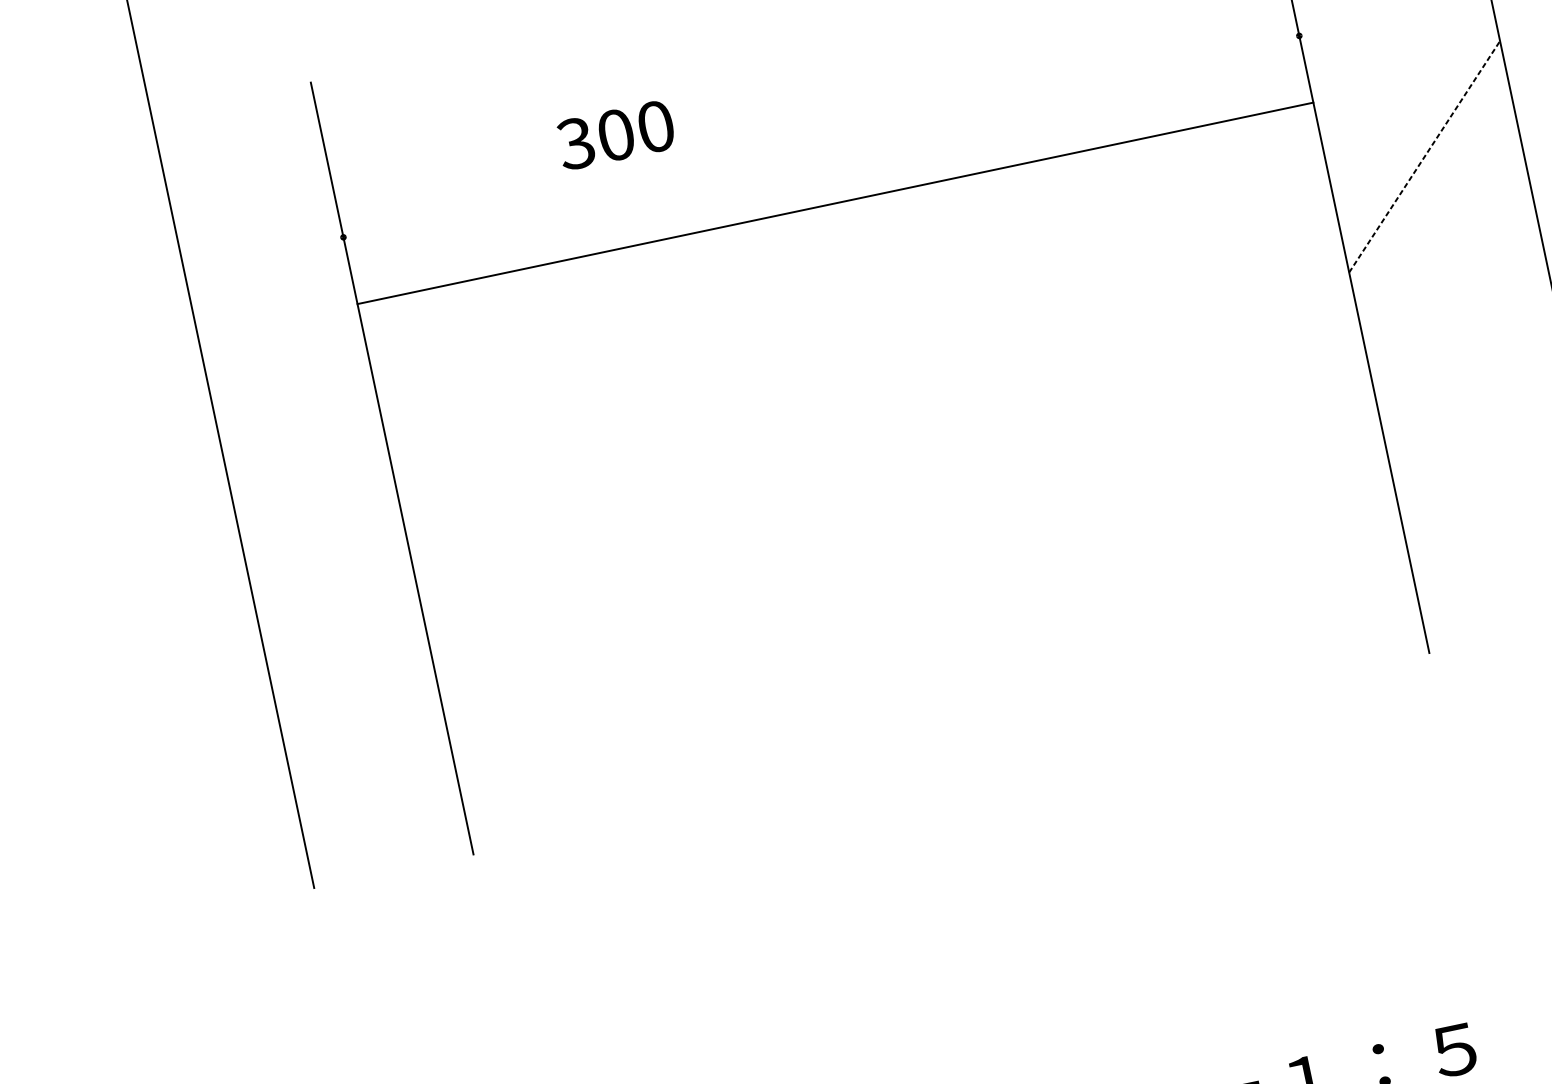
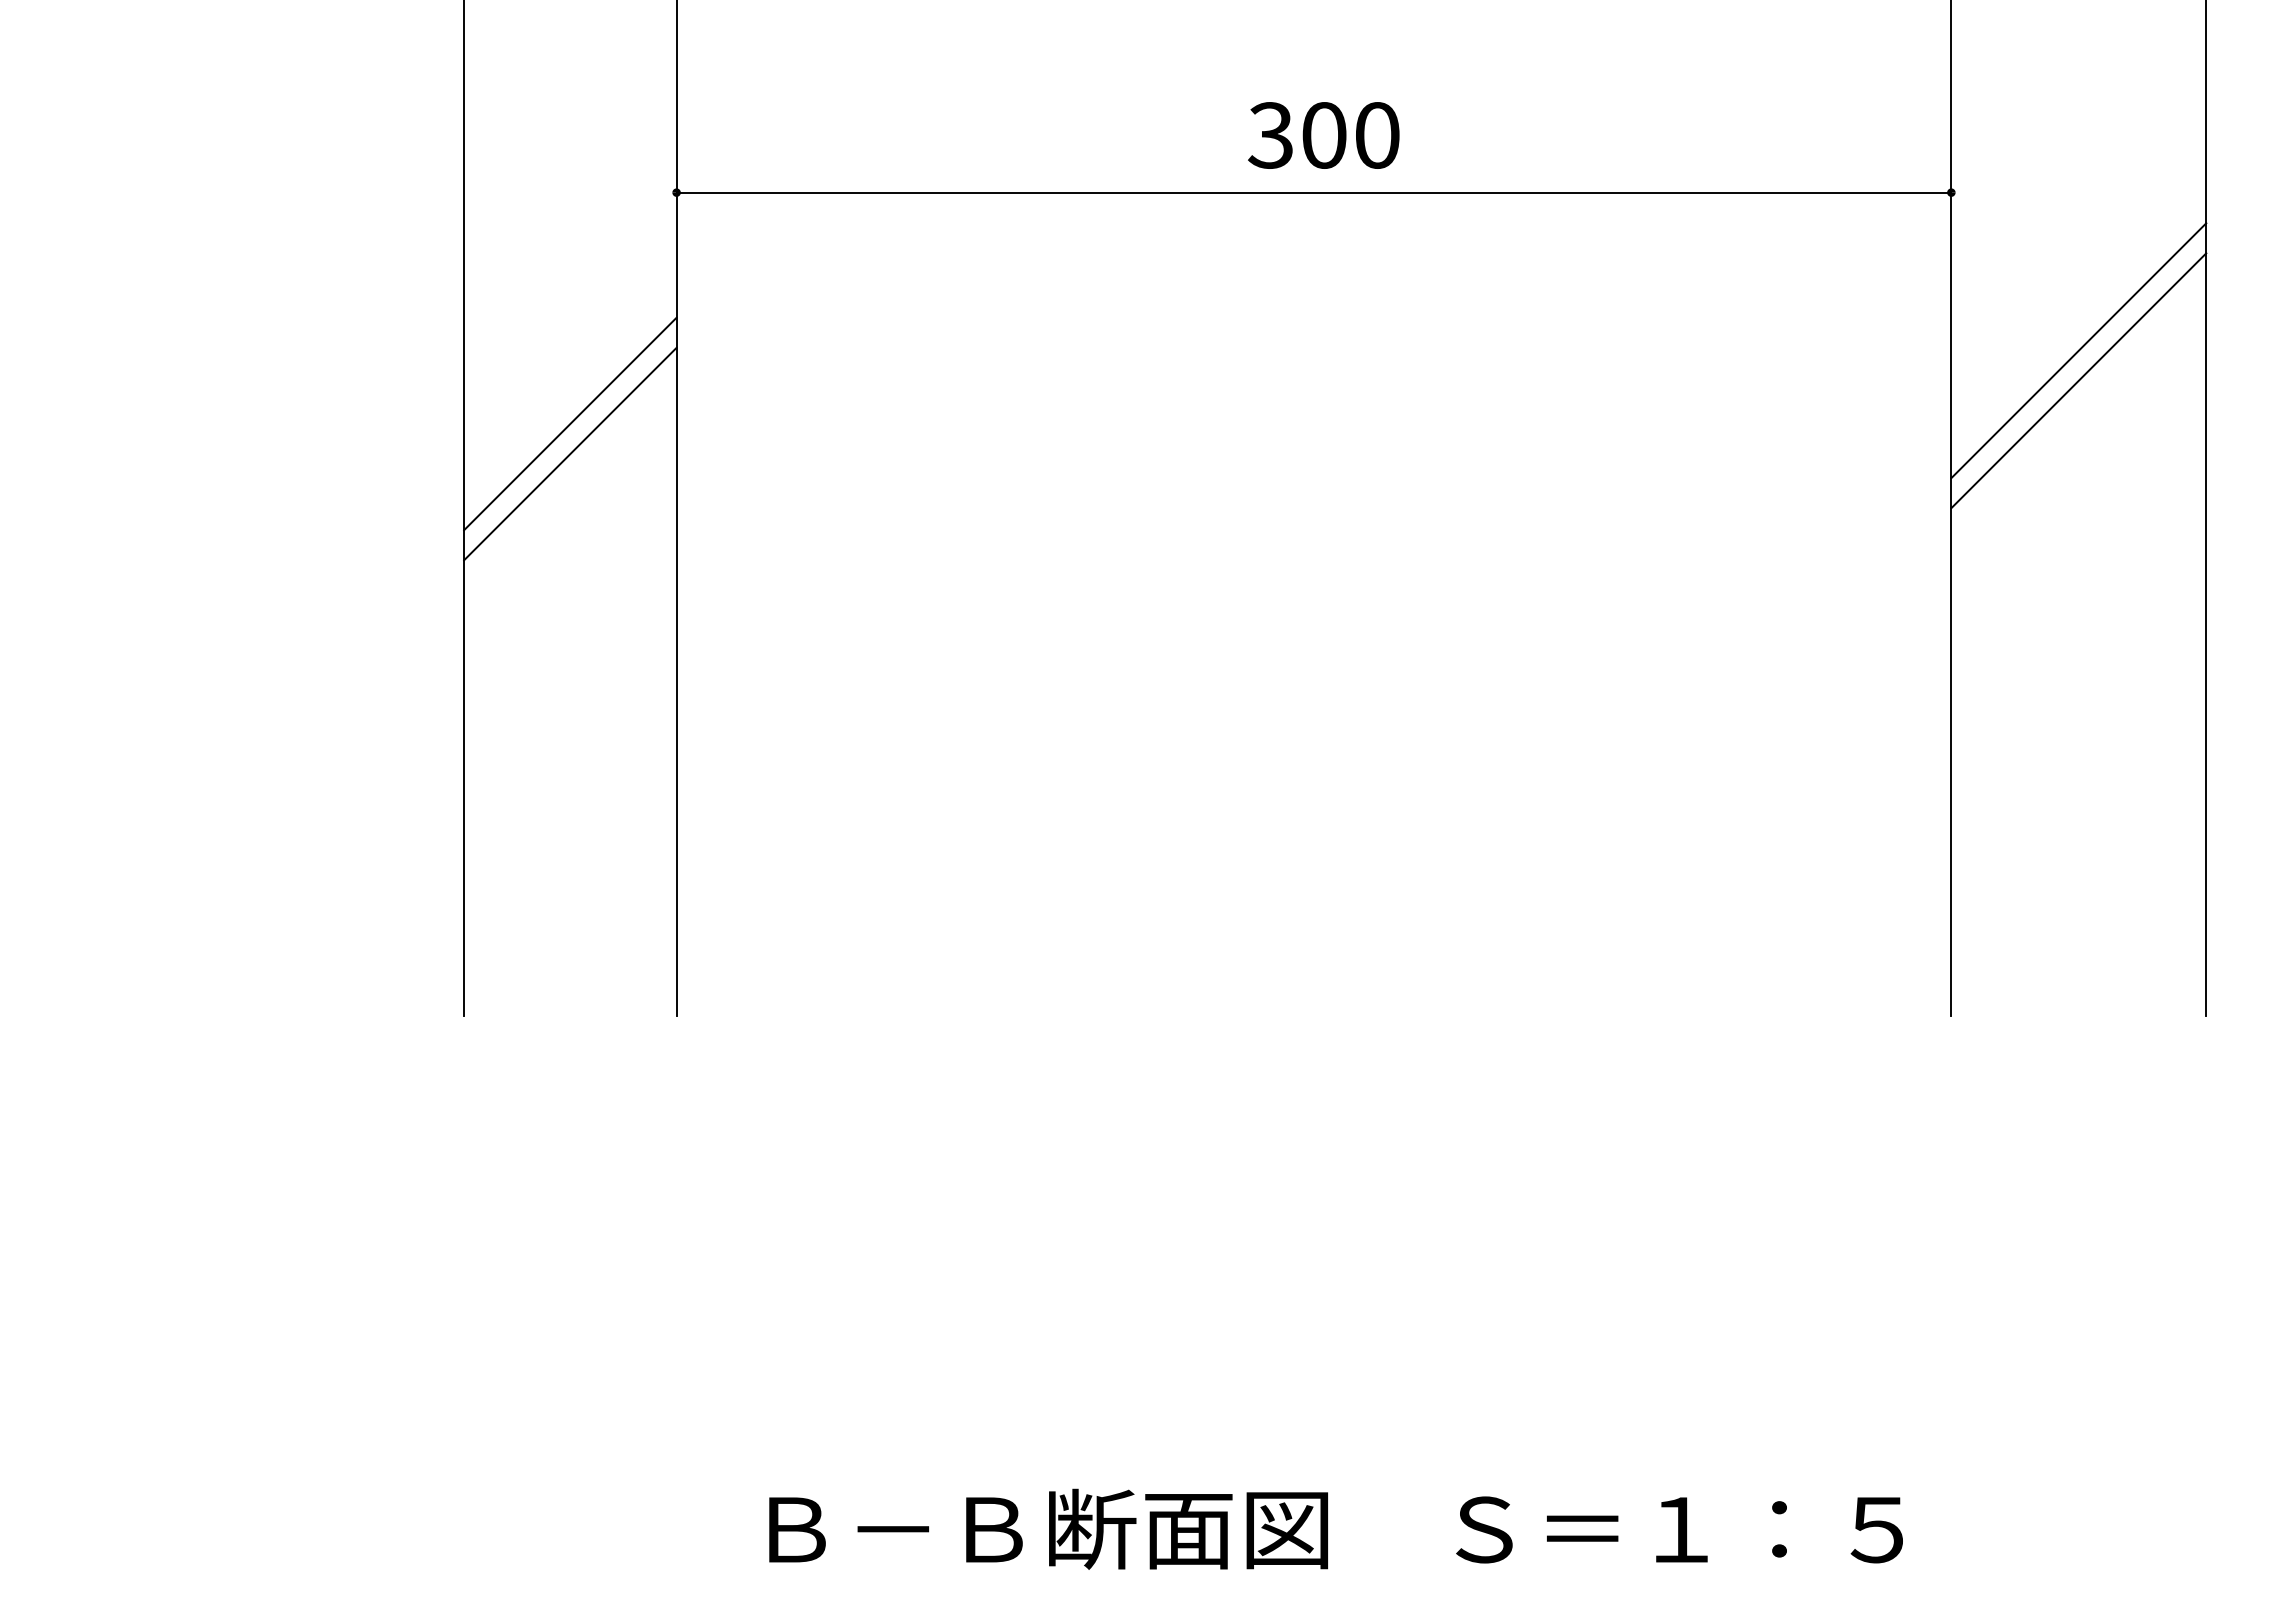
line: (1419, 134) -> (2078, 350), added
text: (615, 135) -> (1323, 135), moved
line: (1425, 156) -> (2079, 380), dashed -> solid
line: (835, 203) -> (1313, 192), moved
line: (300, 427) -> (570, 423), added
line: (305, 449) -> (570, 453), added

